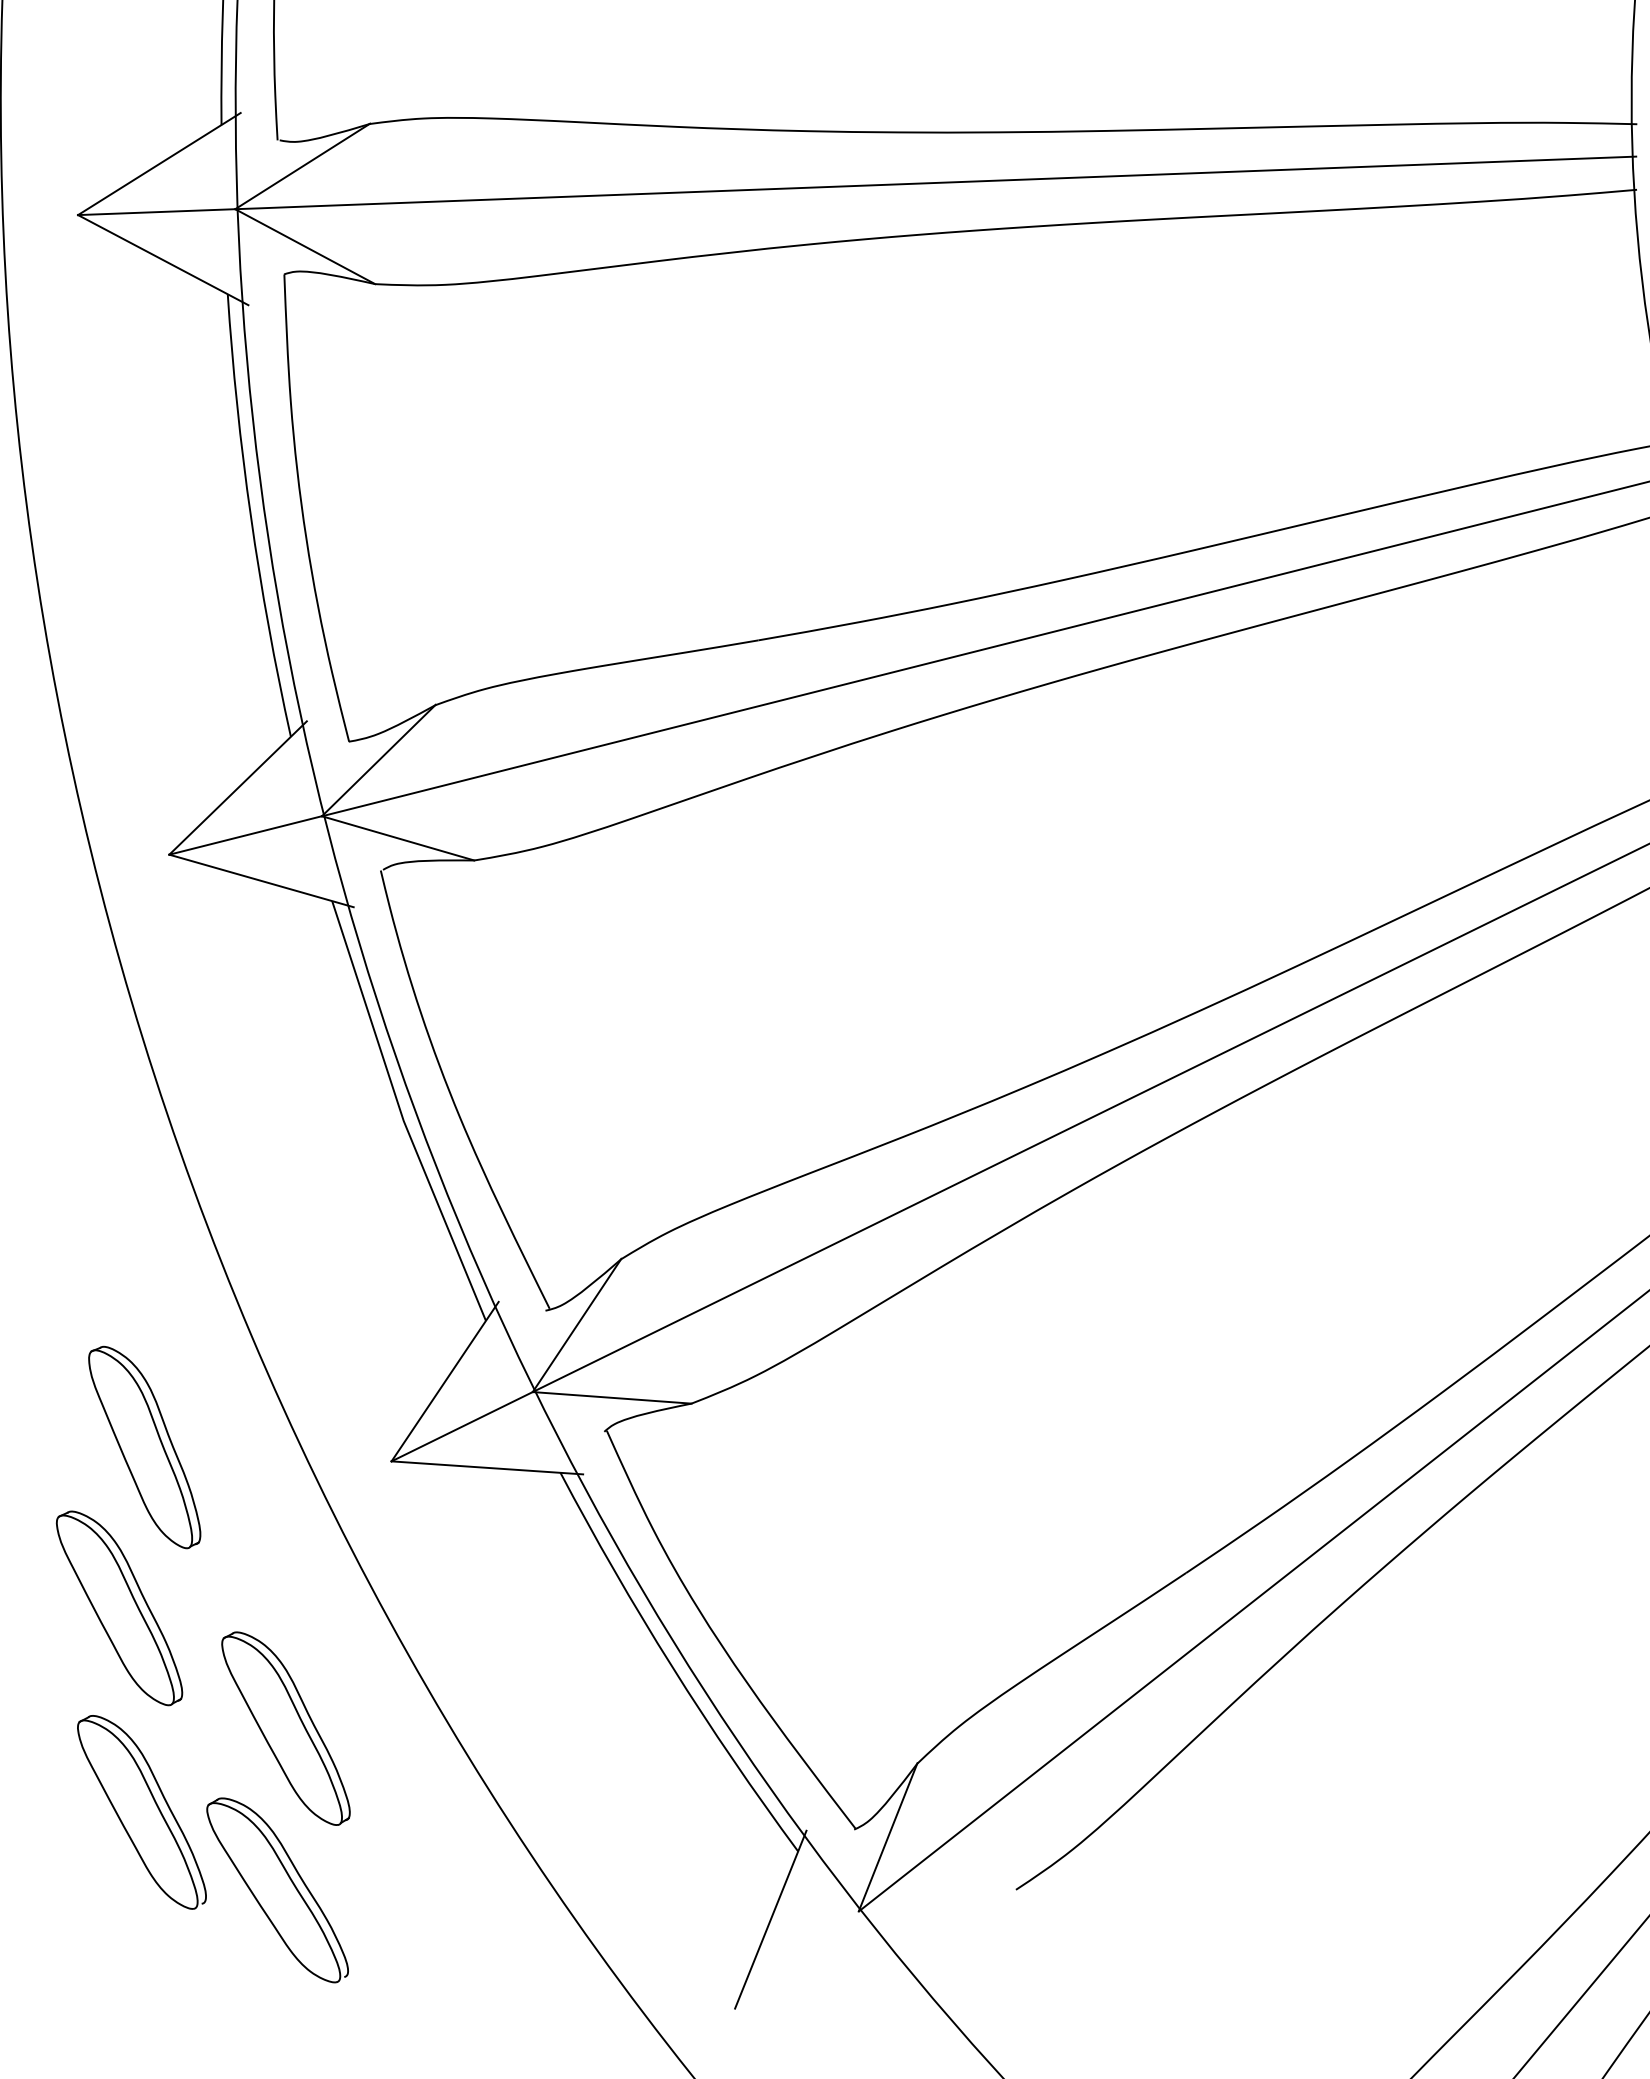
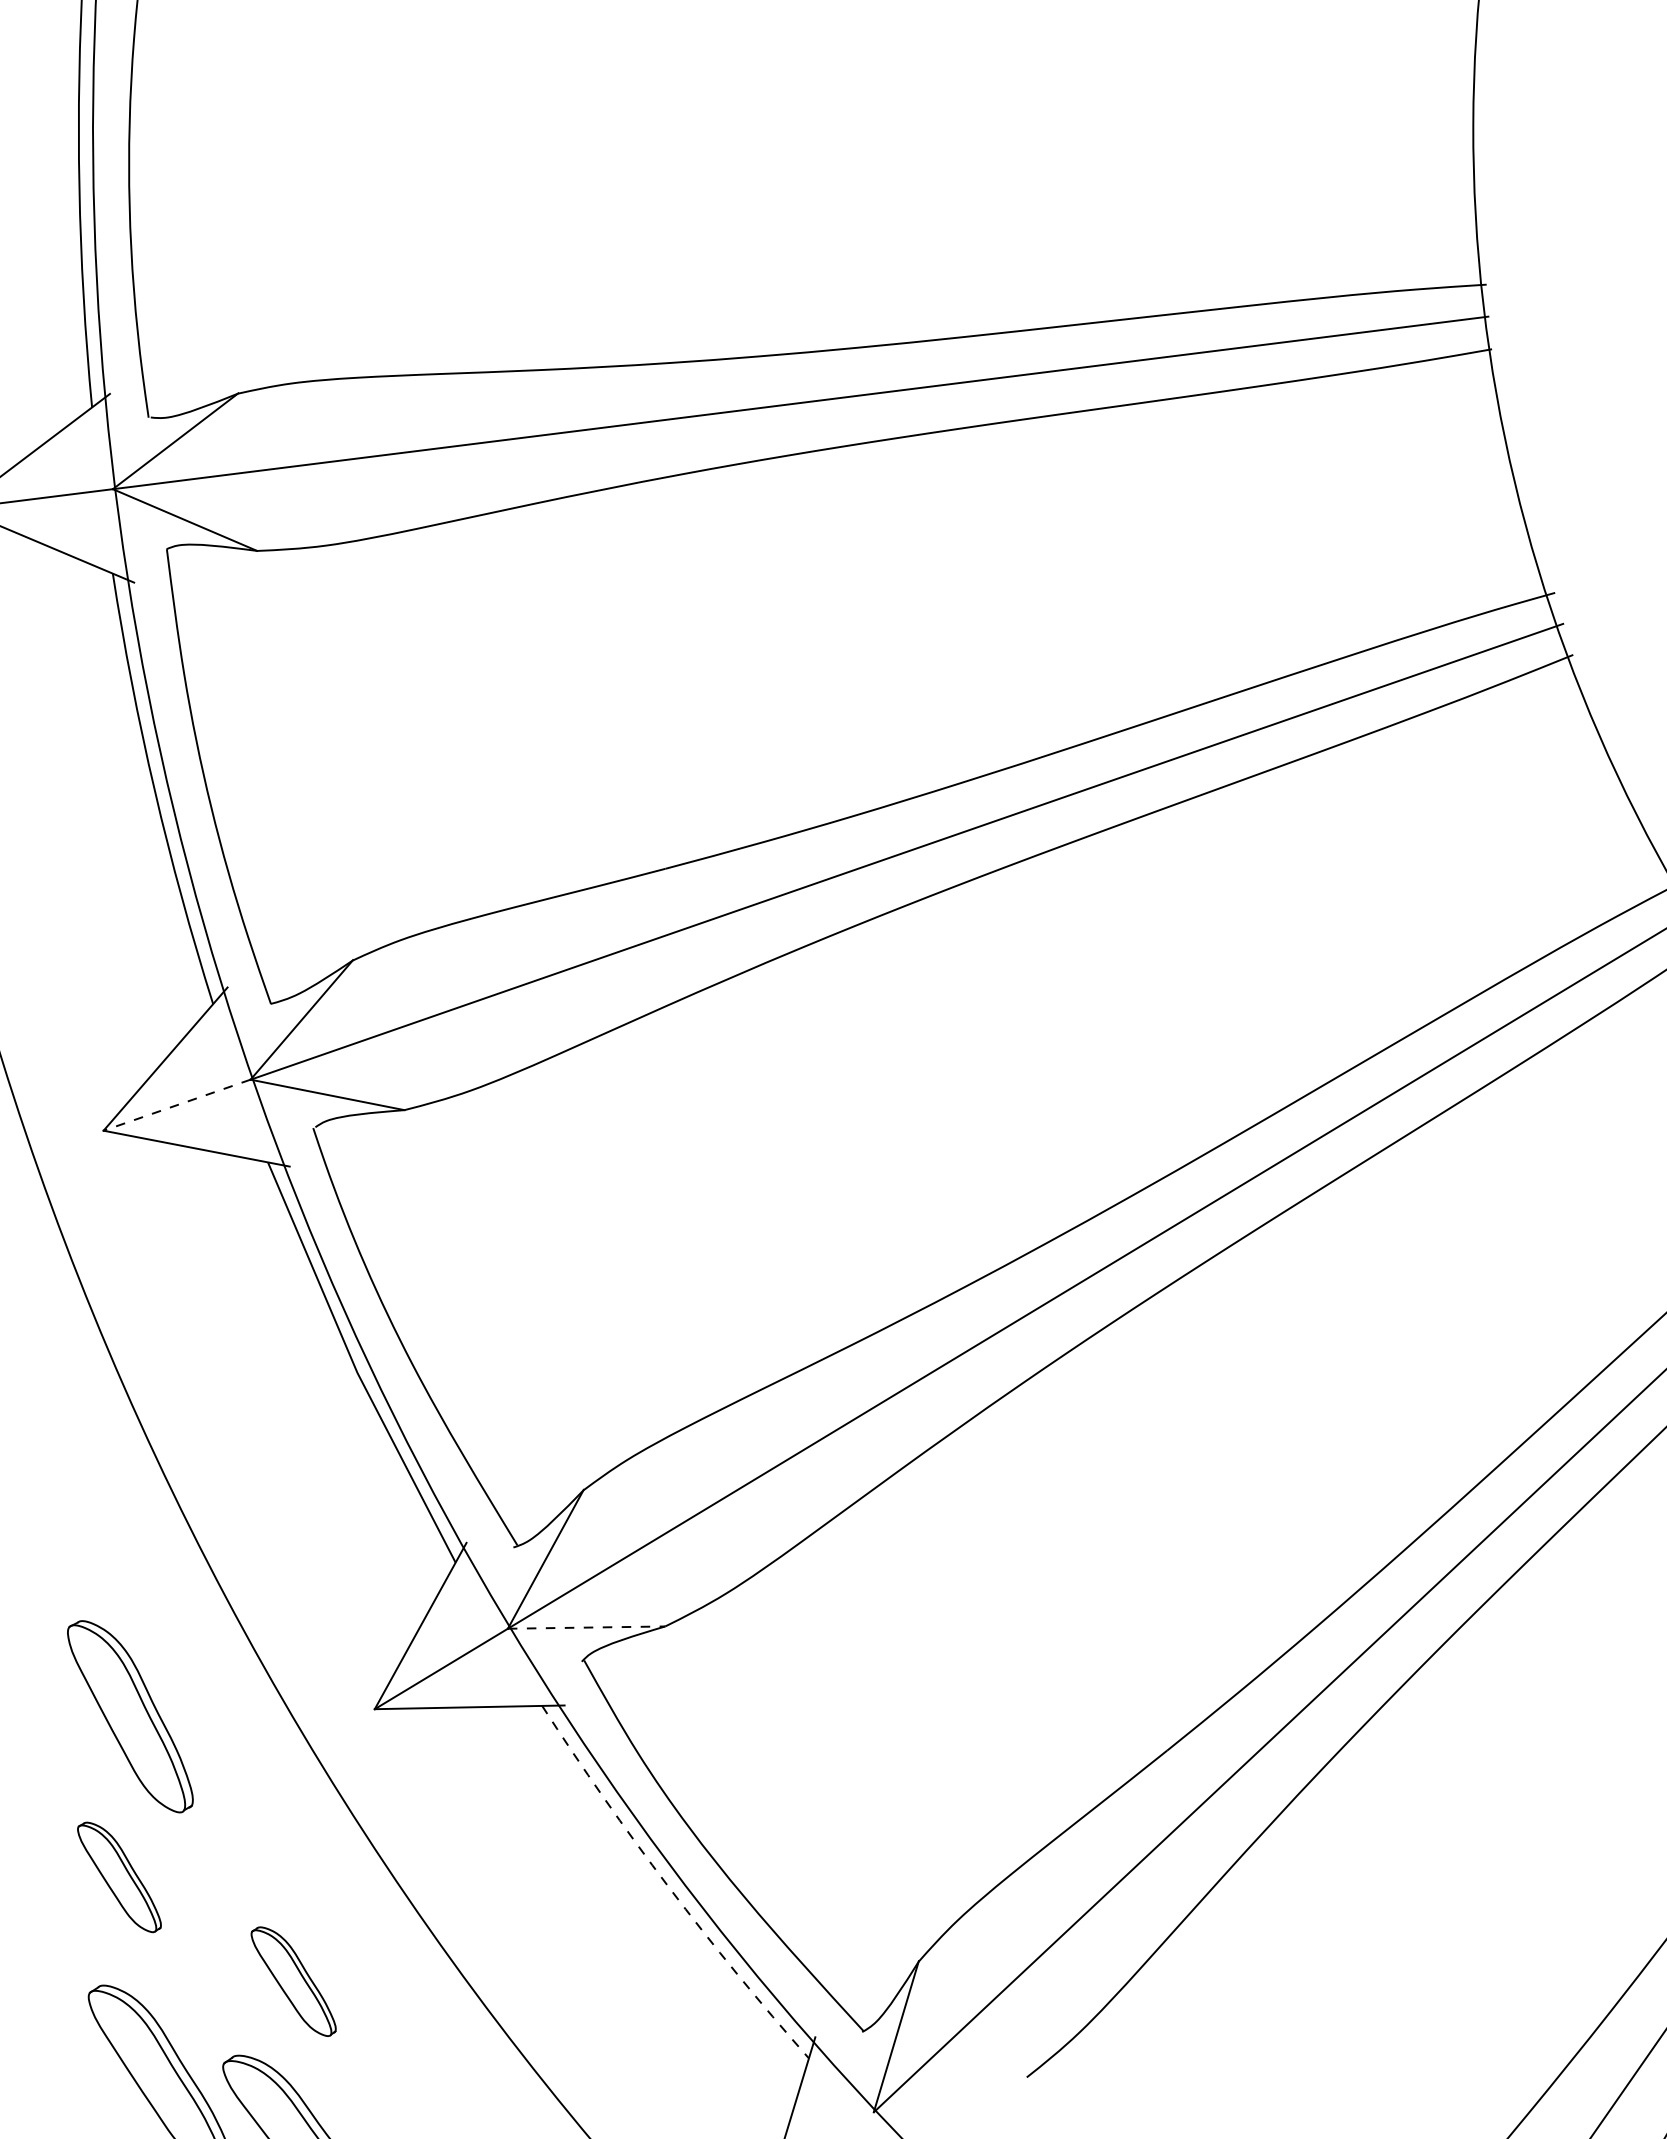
line: (246, 835) -> (177, 1105), solid -> dashed
line: (612, 1397) -> (586, 1627), solid -> dashed
part: (119, 1608) -> (119, 1877), size x0.6
arc: (671, 1666) -> (668, 1887), solid -> dashed
part: (285, 1728) -> (293, 1981), size x0.6

